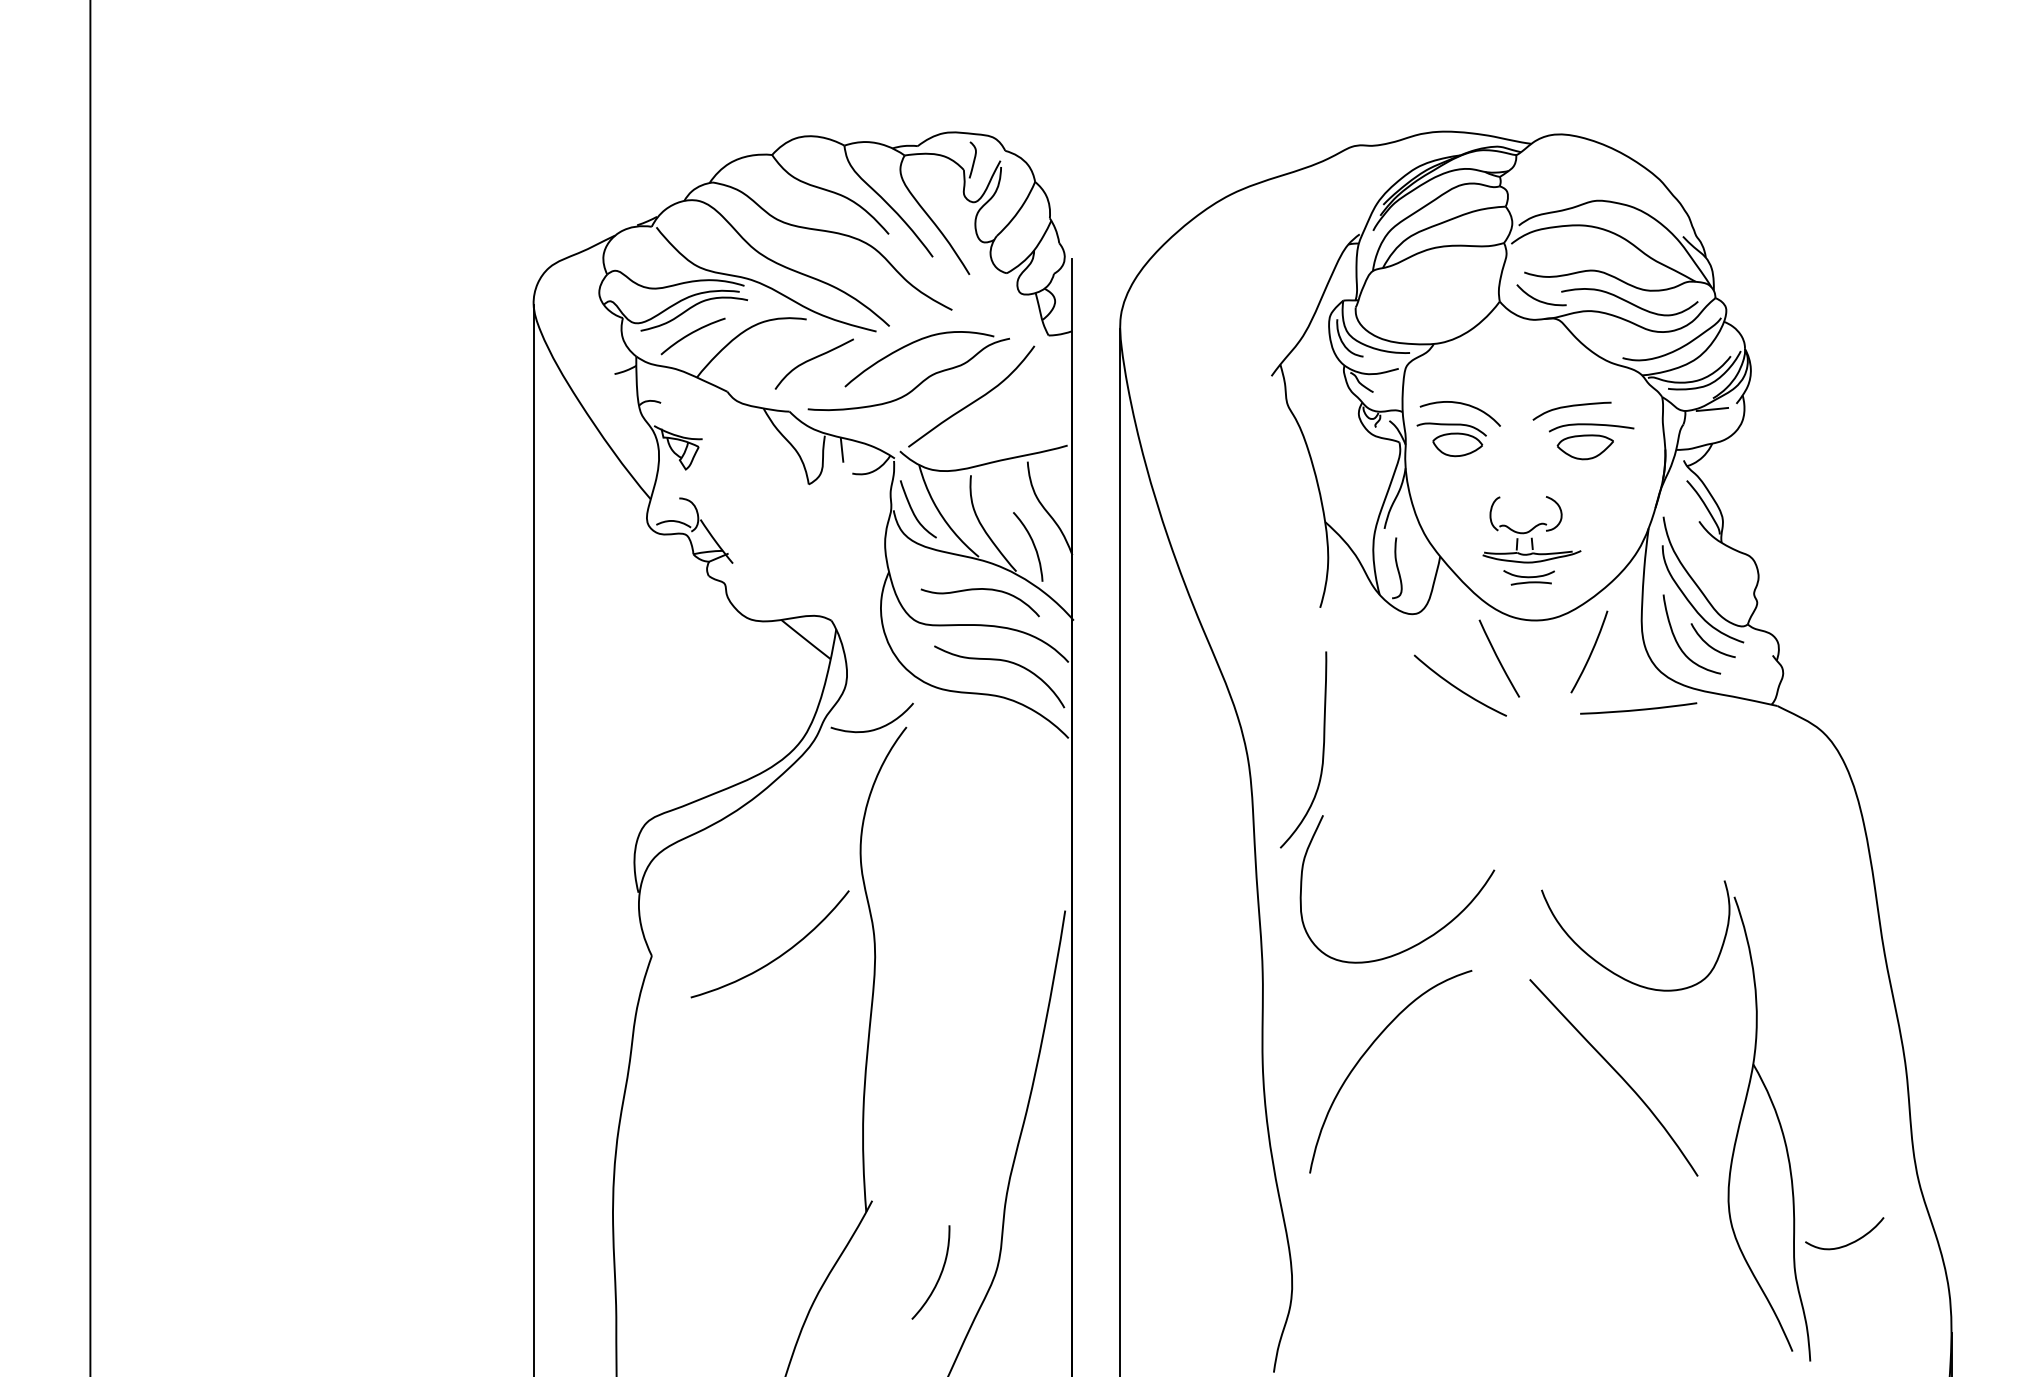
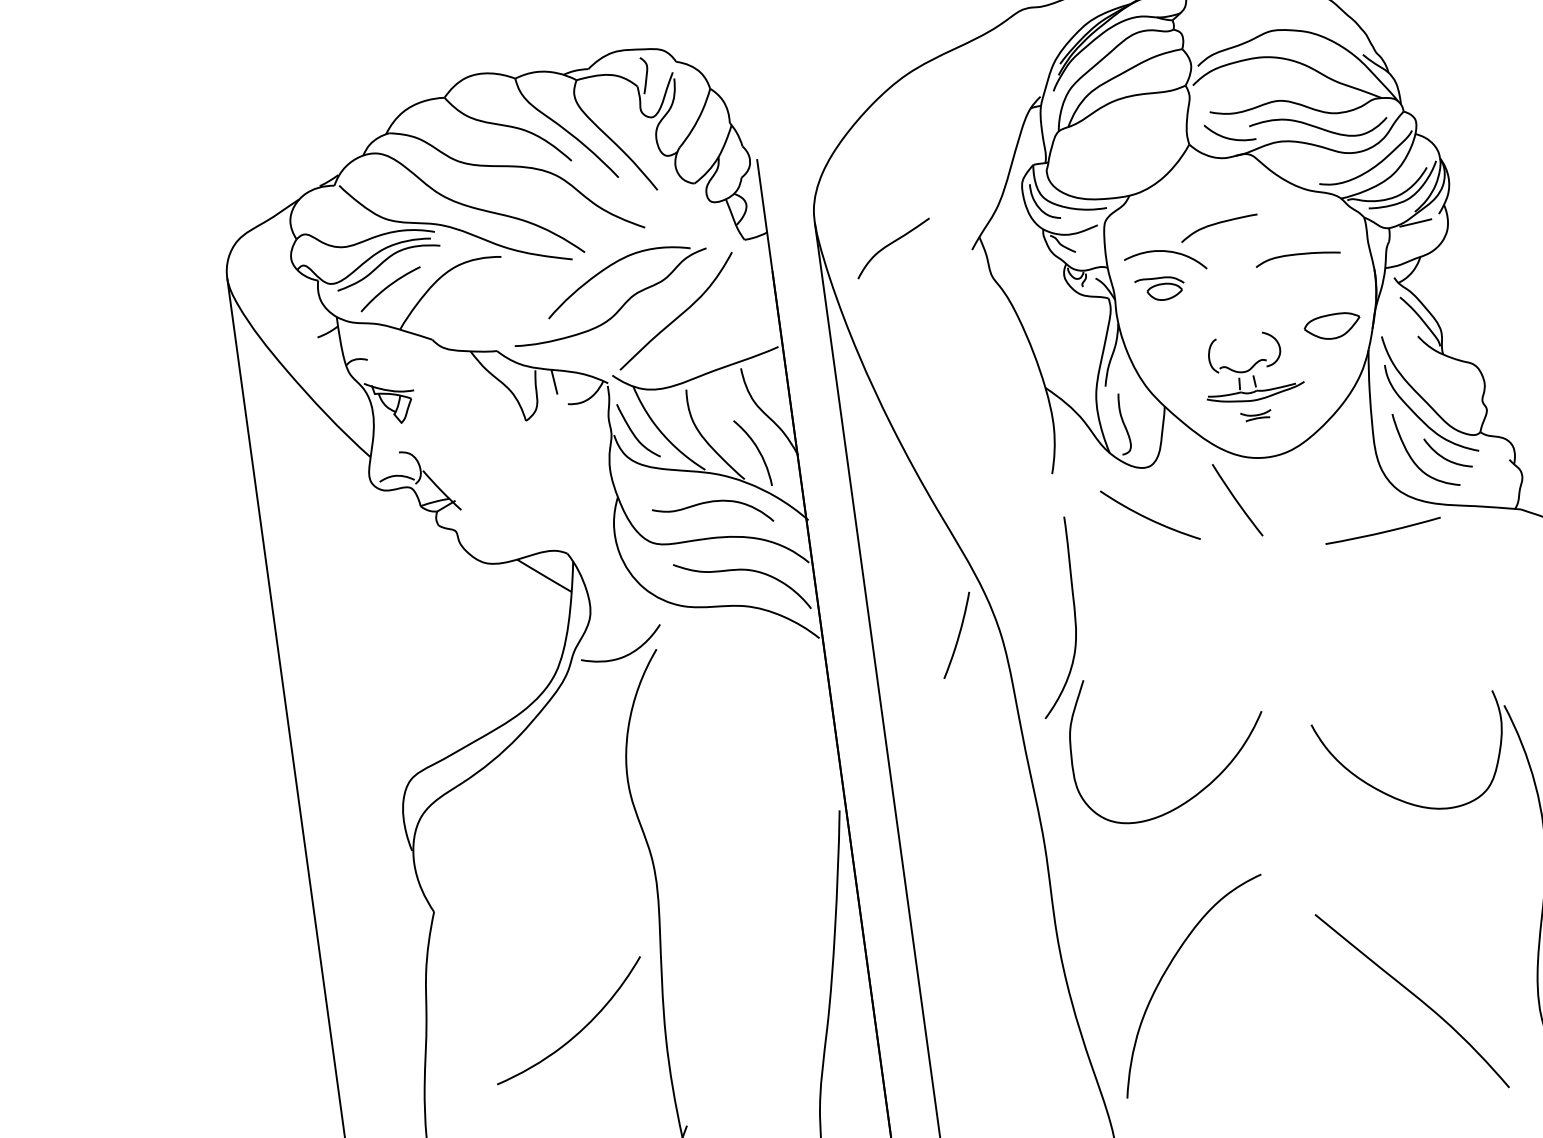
curve: (811, 360) -> (890, 245), moved
curve: (1569, 407) -> (1216, 224), moved
part: (1451, 439) -> (1160, 288), size x0.7
part: (1584, 447) -> (1331, 326), moved
part: (1528, 577) -> (1255, 415), size x0.6
curve: (1590, 652) -> (957, 635), moved
curve: (1457, 687) -> (1147, 517), moved
curve: (776, 957) -> (577, 1032), moved
curve: (1365, 1054) -> (1166, 972), moved
curve: (1616, 1073) -> (1414, 996), moved

